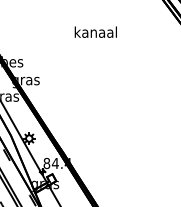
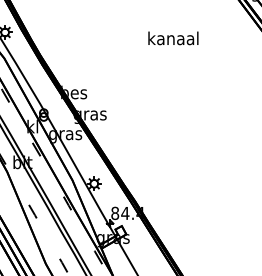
text: (95, 32) -> (173, 38), moved

